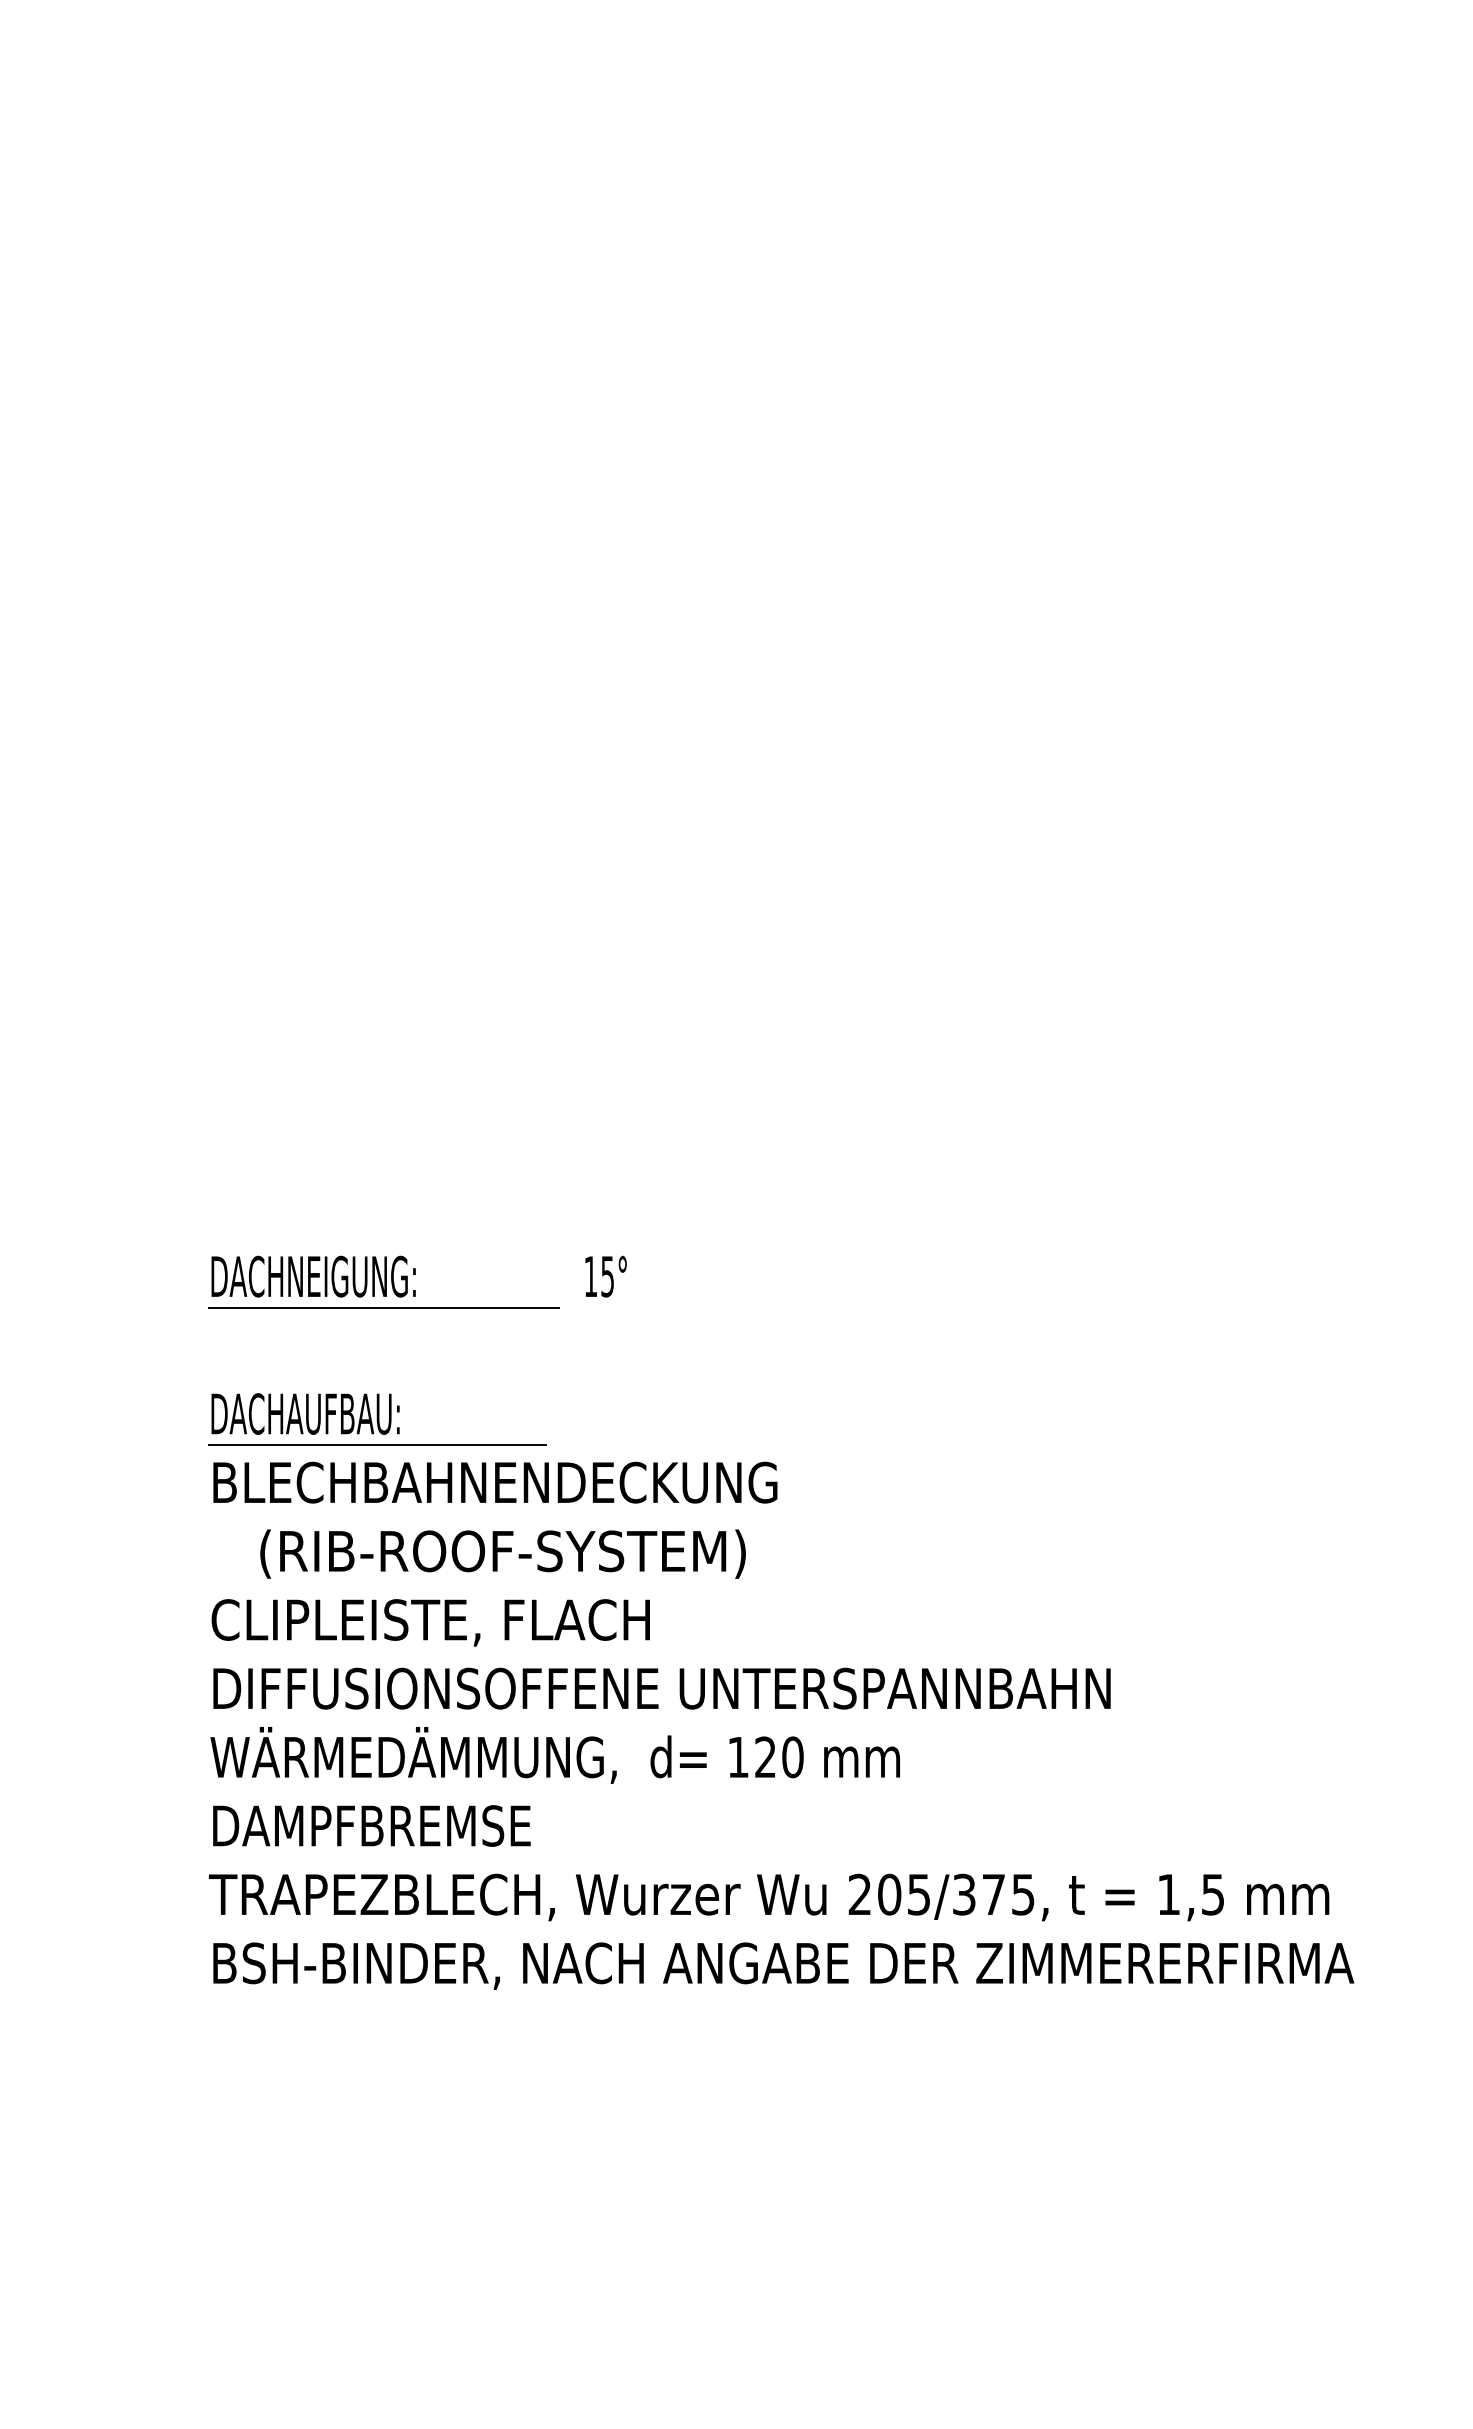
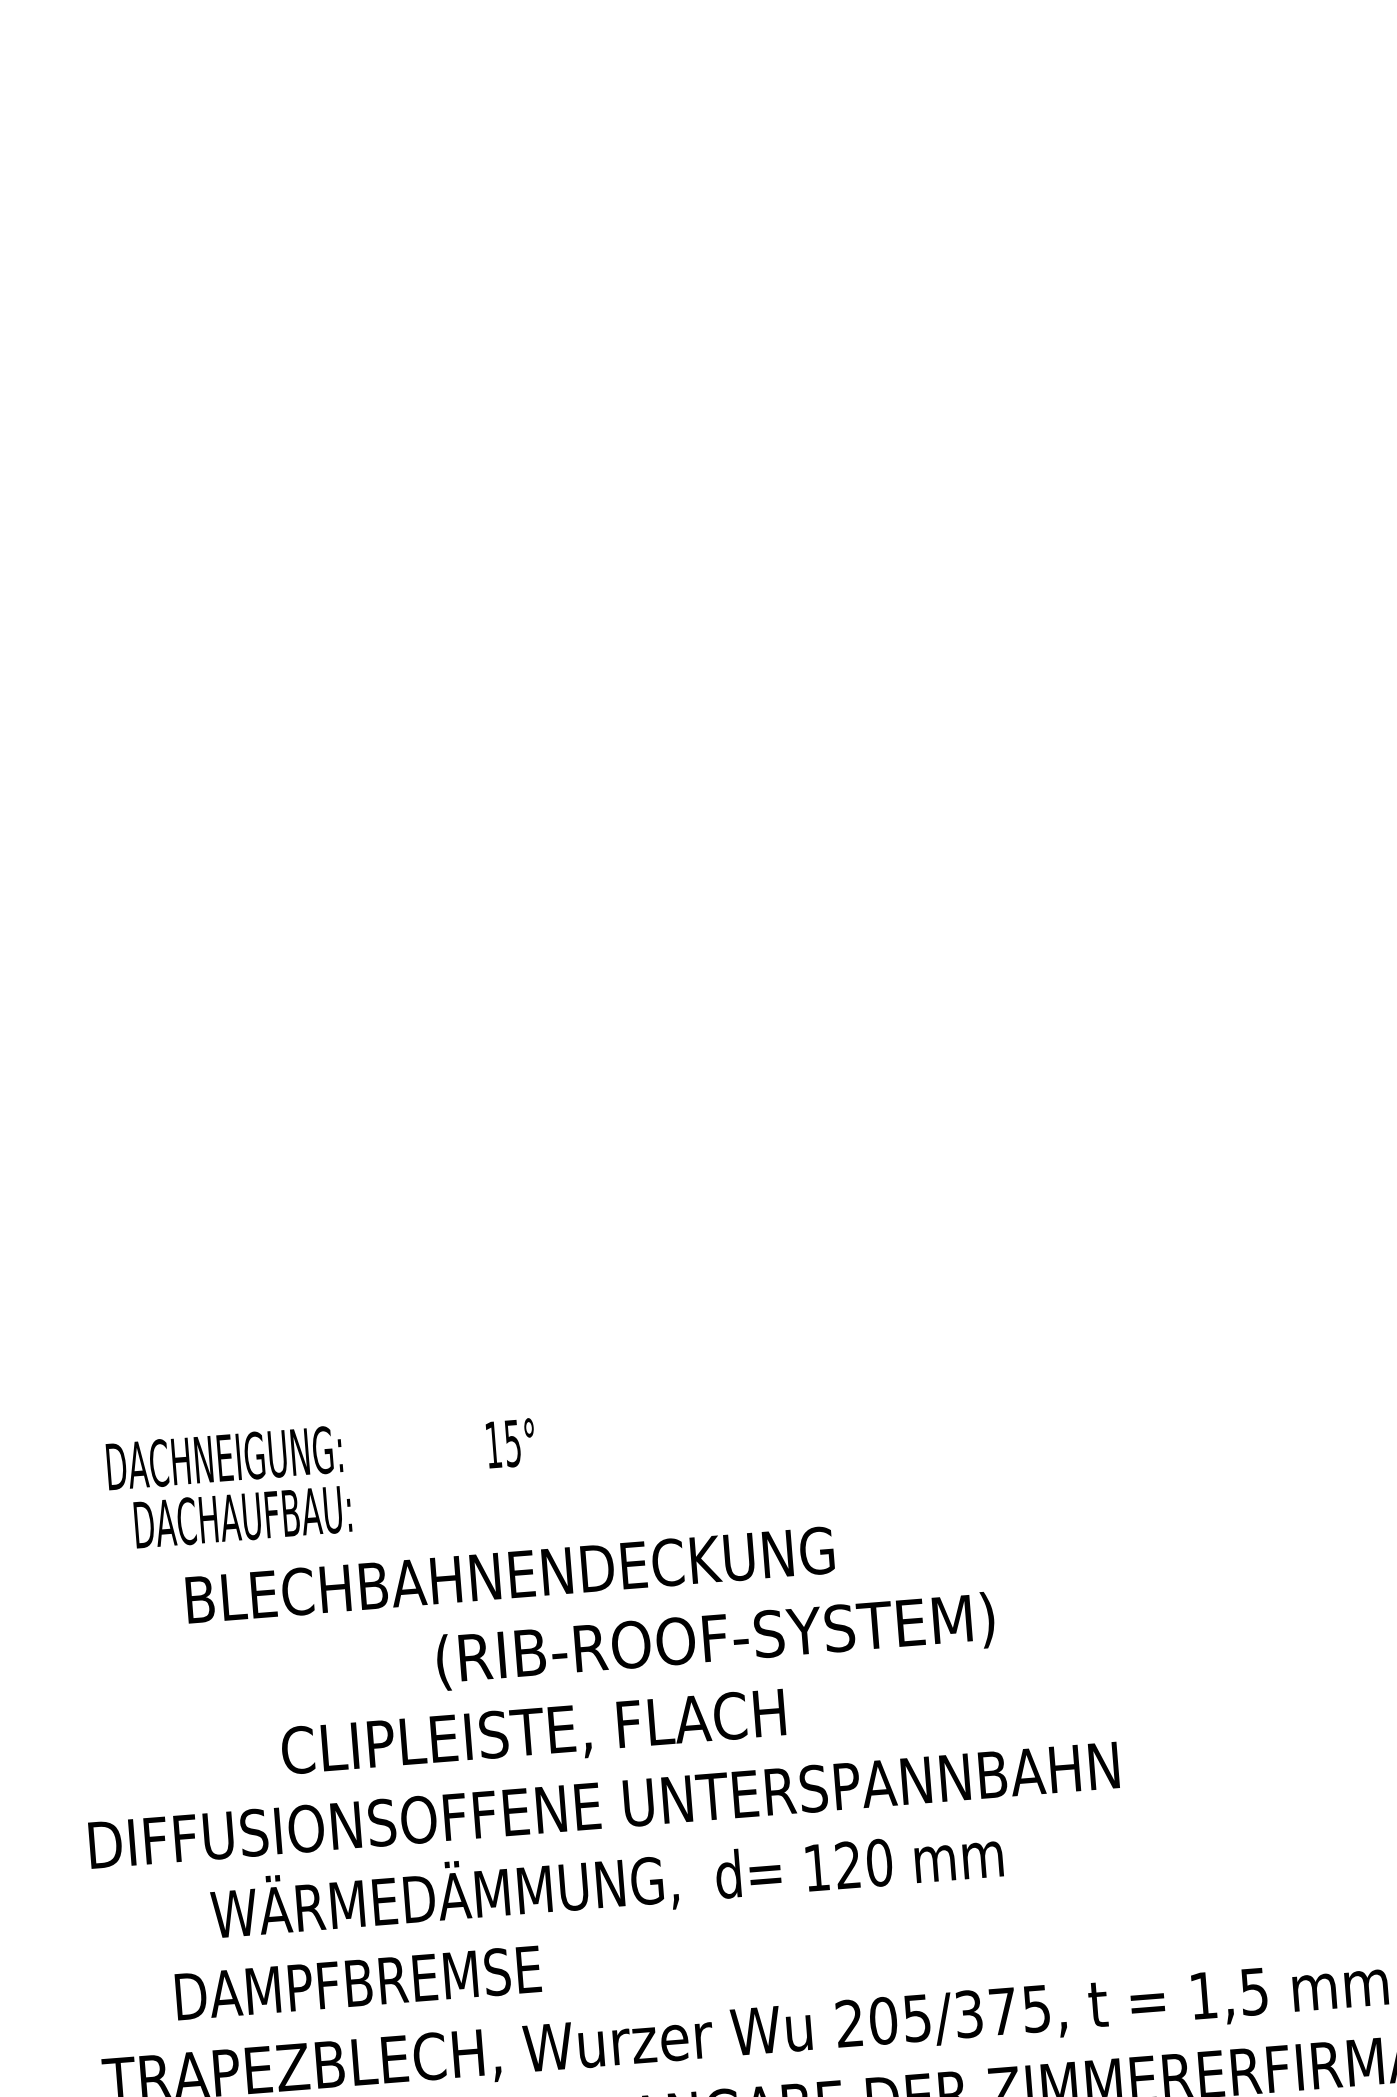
text: (313, 1276) -> (224, 1457), moved
text: (605, 1276) -> (510, 1443), moved
line: (383, 1307) -> (250, 1393), removed
text: (305, 1413) -> (242, 1516), moved
line: (376, 1444) -> (254, 1551), removed
text: (495, 1482) -> (510, 1574), moved
text: (502, 1553) -> (714, 1640), moved
text: (430, 1622) -> (533, 1734), moved
text: (554, 1755) -> (605, 1882), moved
text: (371, 1825) -> (357, 1982), moved

